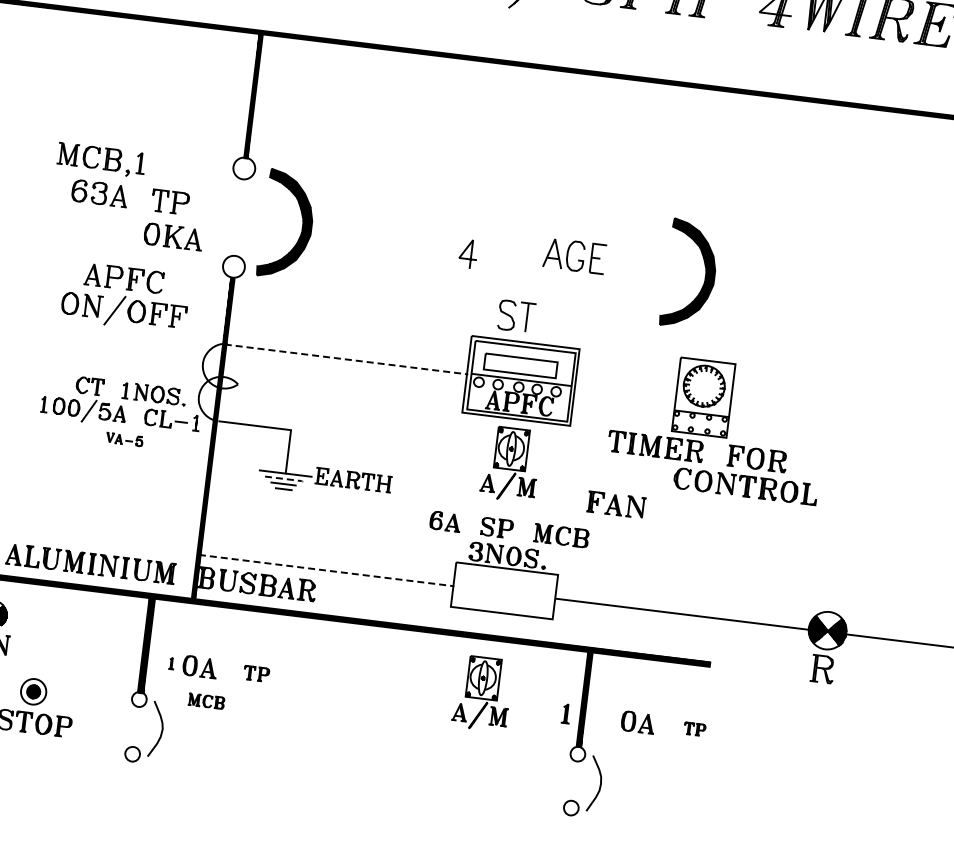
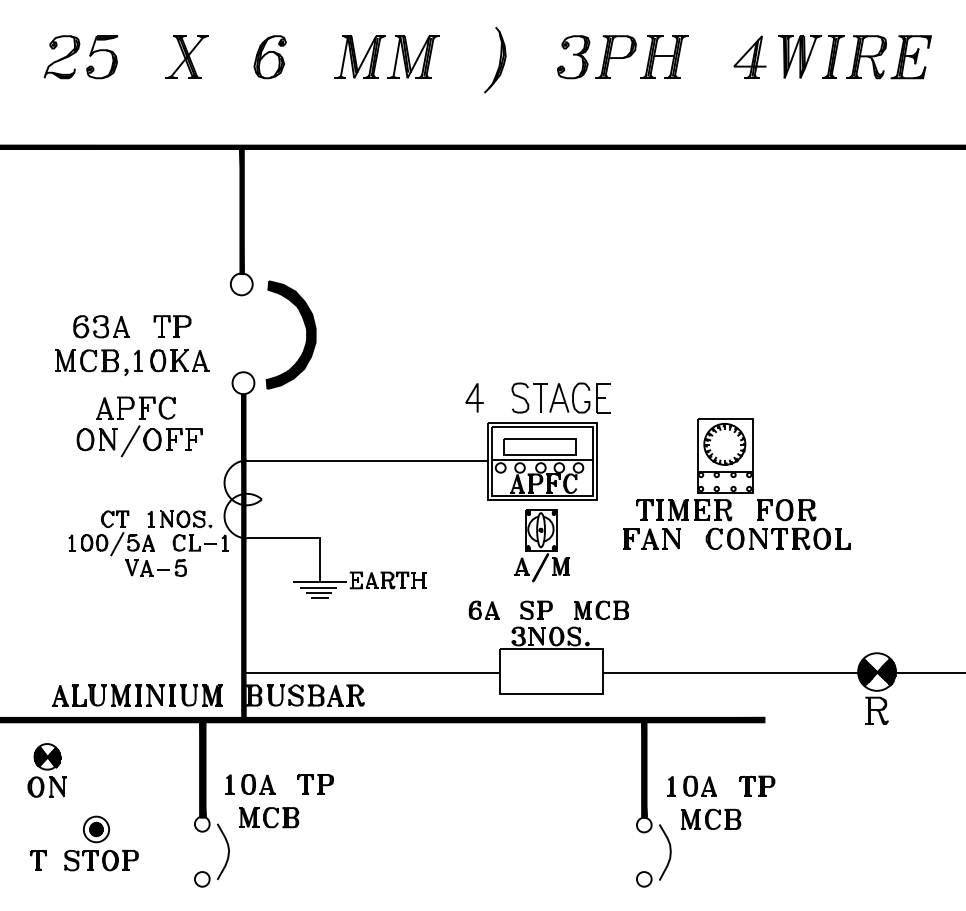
part: (100, 160) -> (98, 362), moved
line: (470, 253) -> (476, 397), moved
part: (573, 255) -> (579, 397), moved
part: (705, 275) -> (712, 334), removed
line: (346, 359) -> (366, 461), dashed -> solid
part: (124, 439) -> (155, 567), size x1.67
line: (283, 478) -> (318, 587), dashed -> solid
part: (615, 504) -> (651, 538), moved
line: (326, 570) -> (372, 673), dashed -> solid
part: (171, 663) -> (229, 784), size x1.67
part: (256, 673) -> (315, 784), size x1.43
part: (481, 693) -> (541, 776), removed
part: (206, 701) -> (269, 817), size x1.67
part: (565, 713) -> (671, 786), moved
part: (695, 728) -> (757, 785), size x1.67
part: (645, 755) -> (711, 818), added

